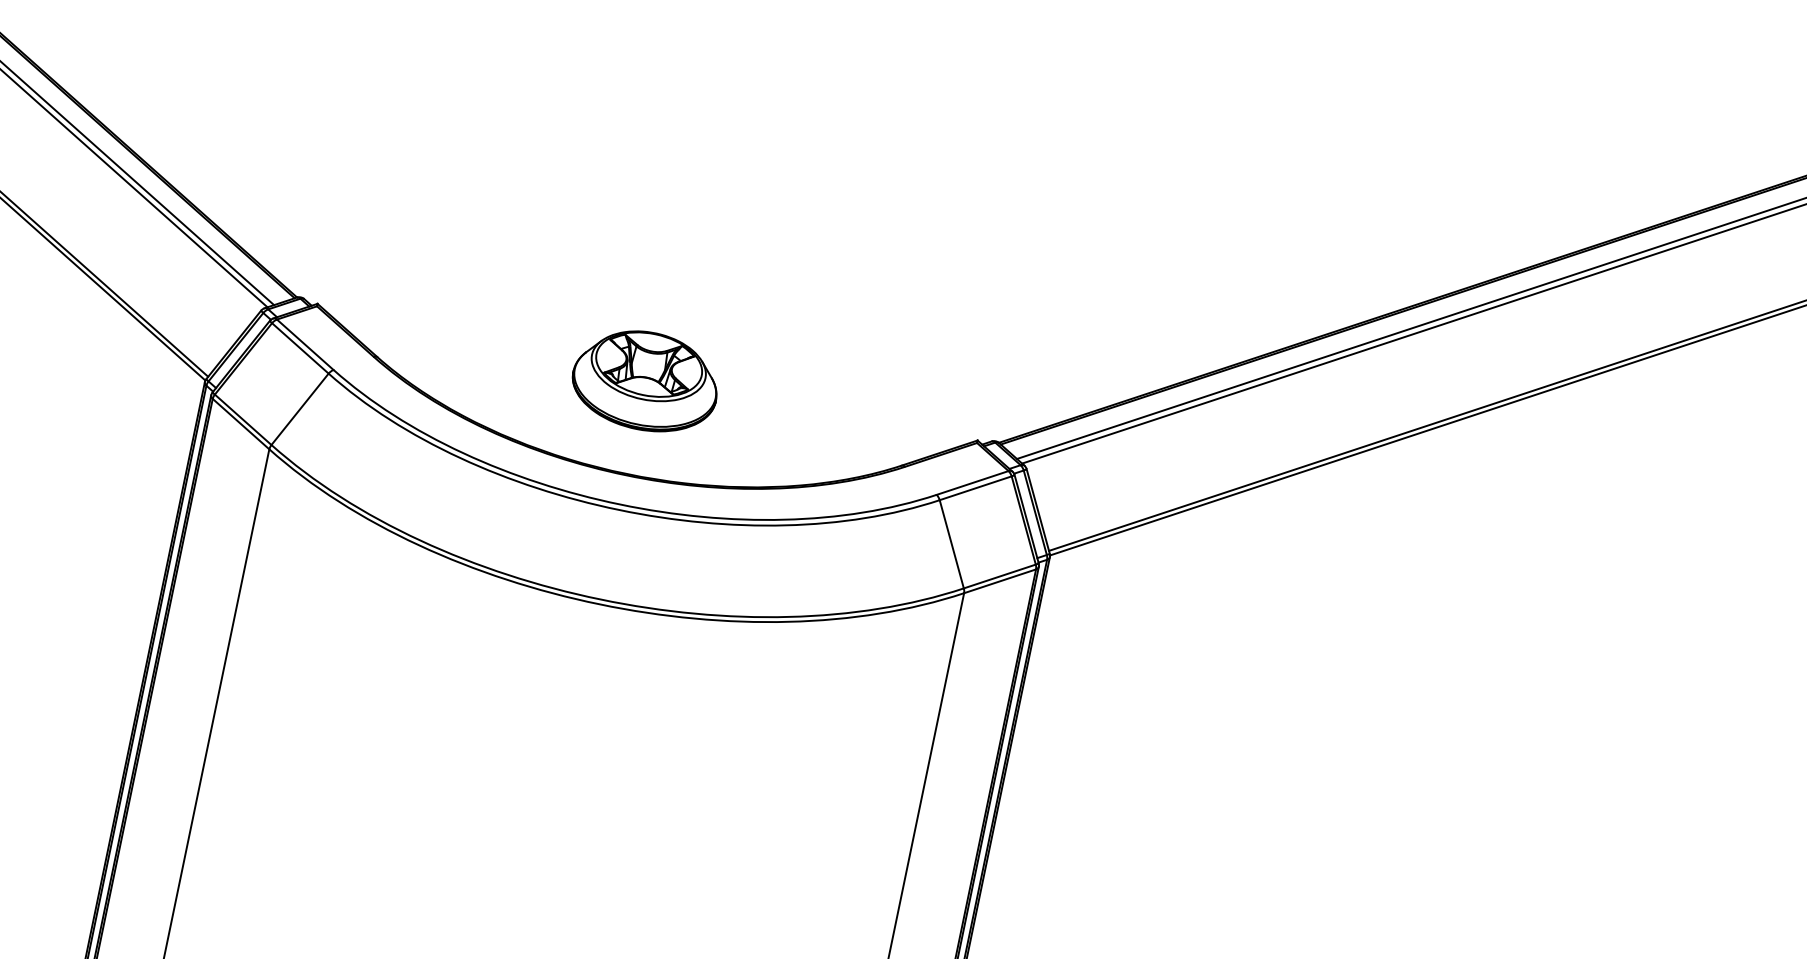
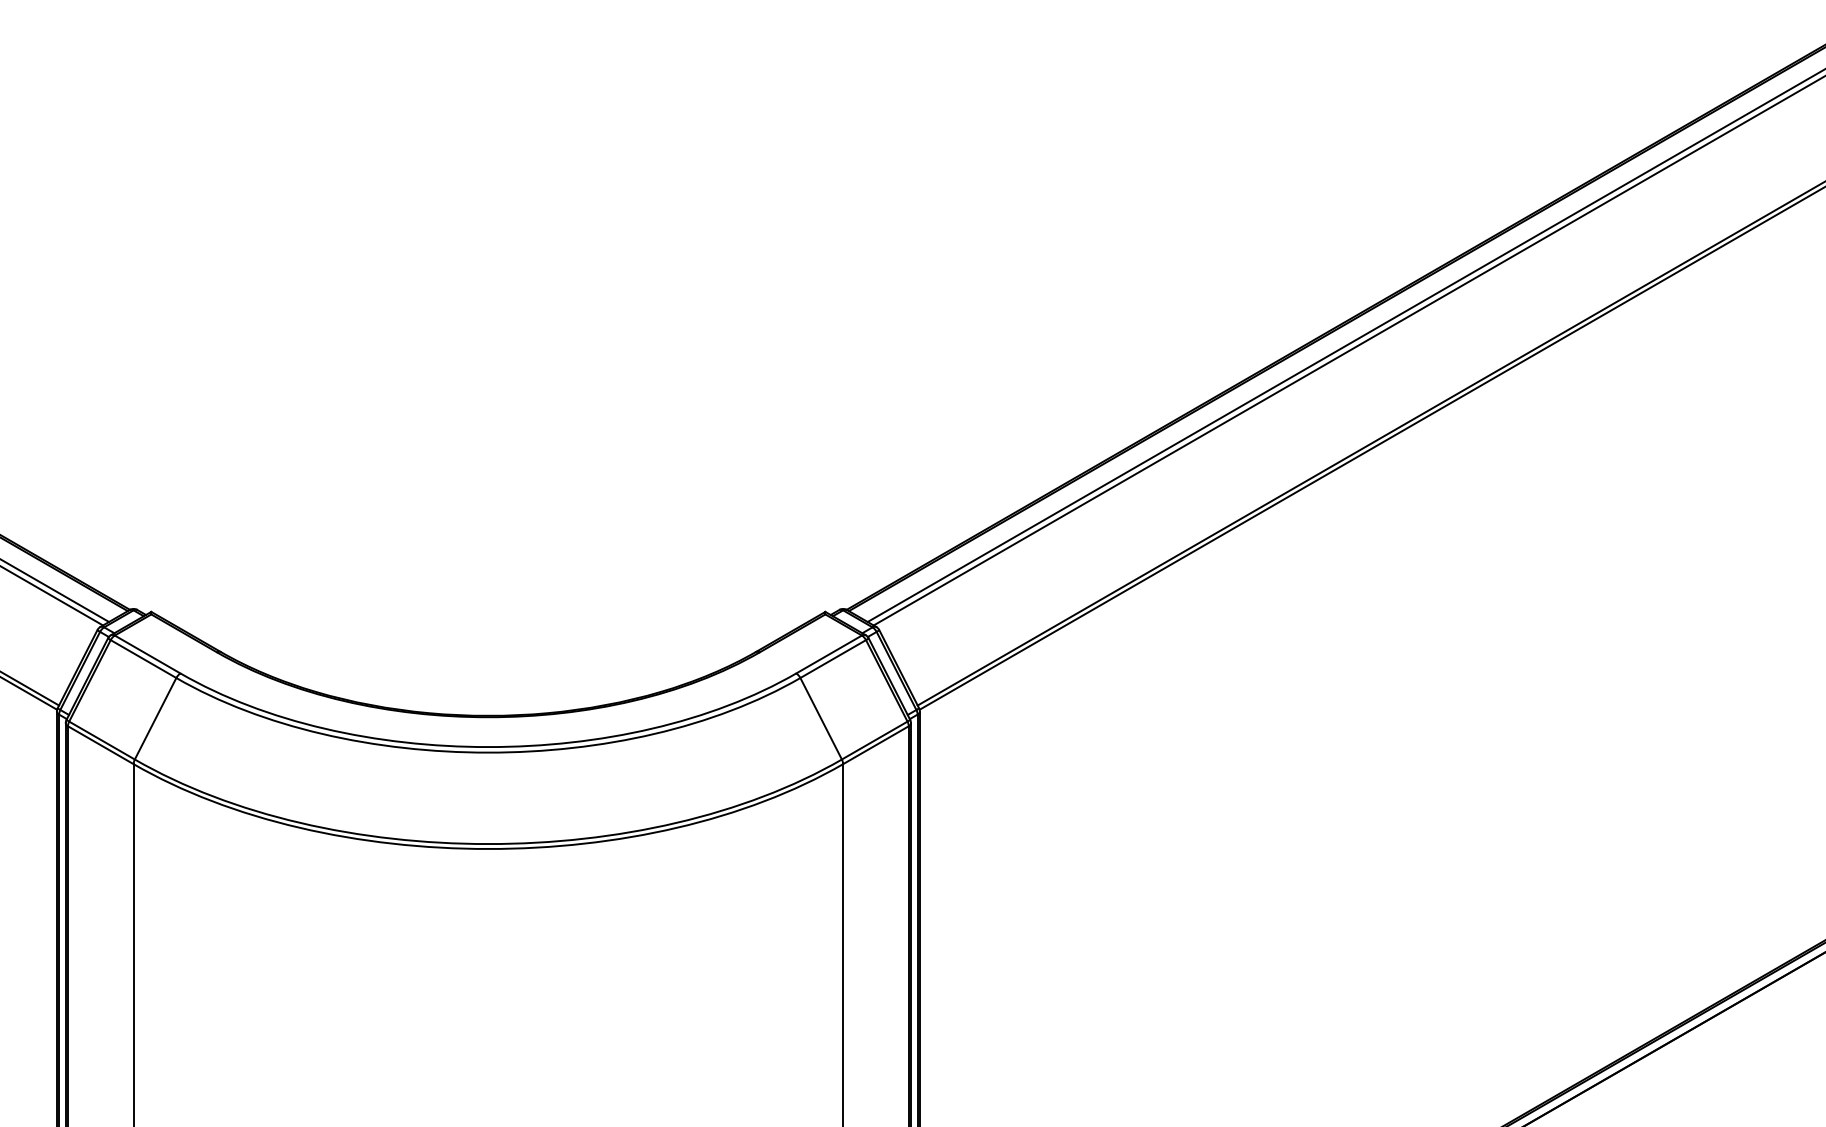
part: (645, 380) -> (488, 620), removed

